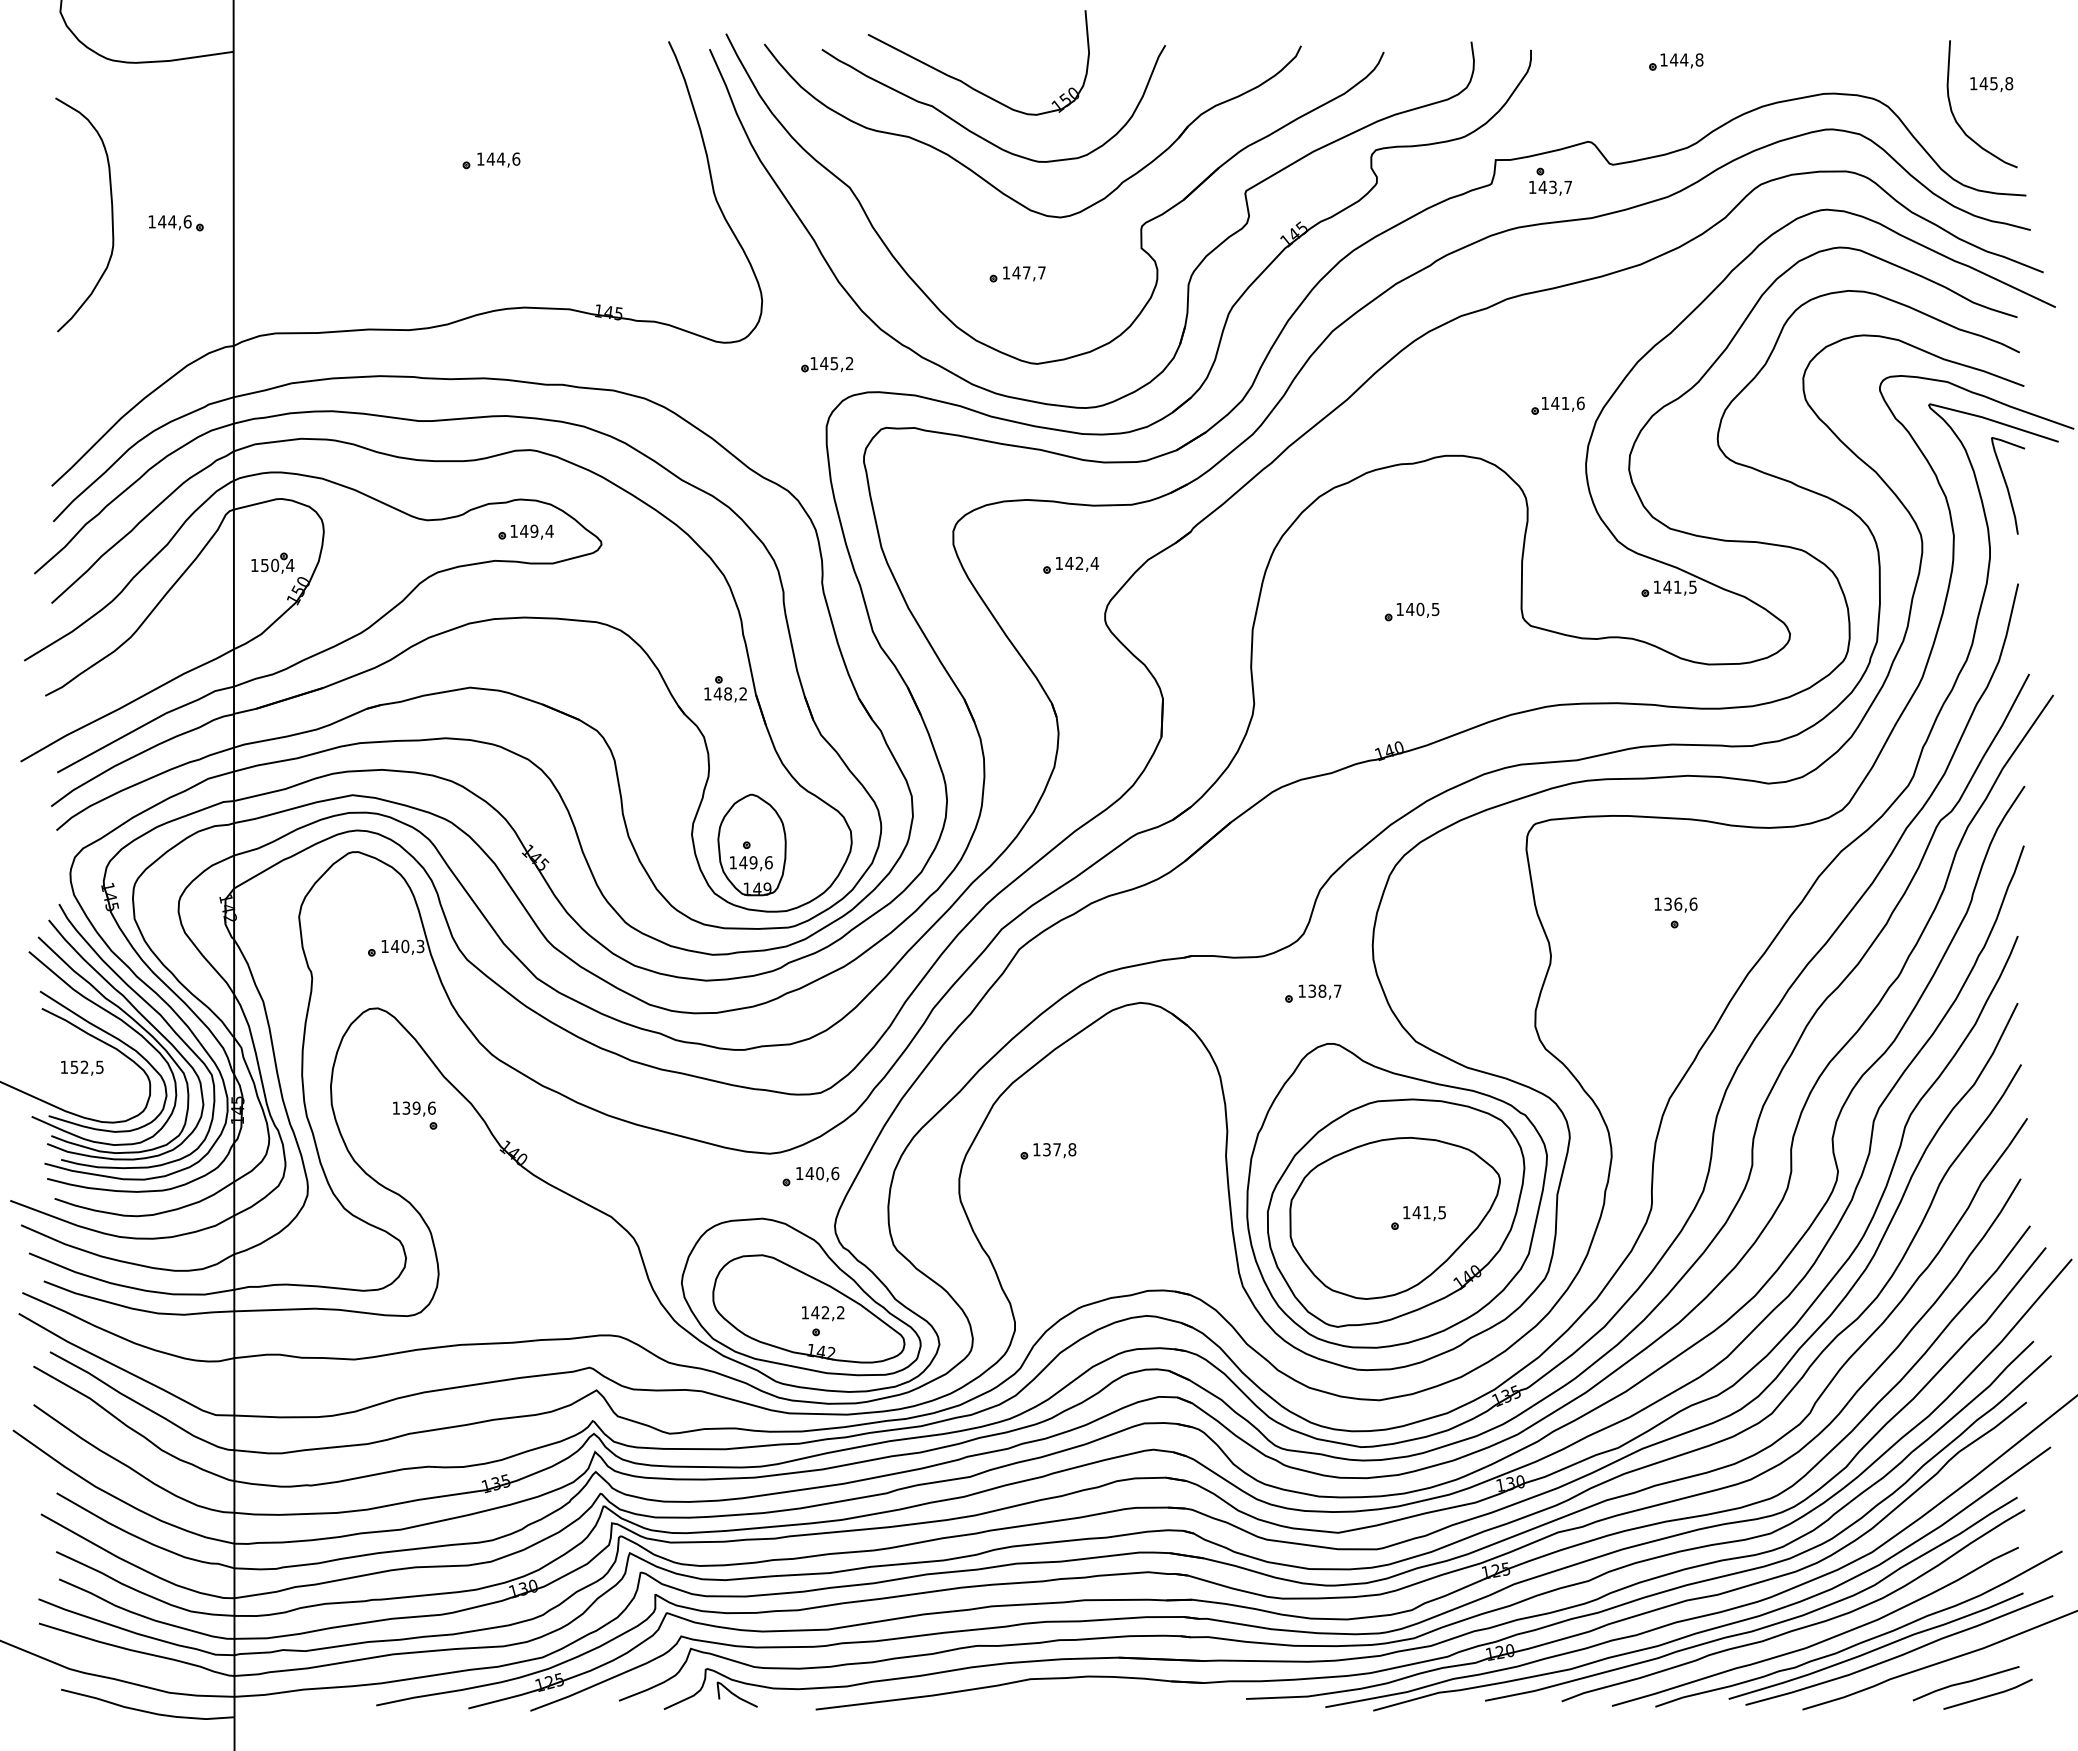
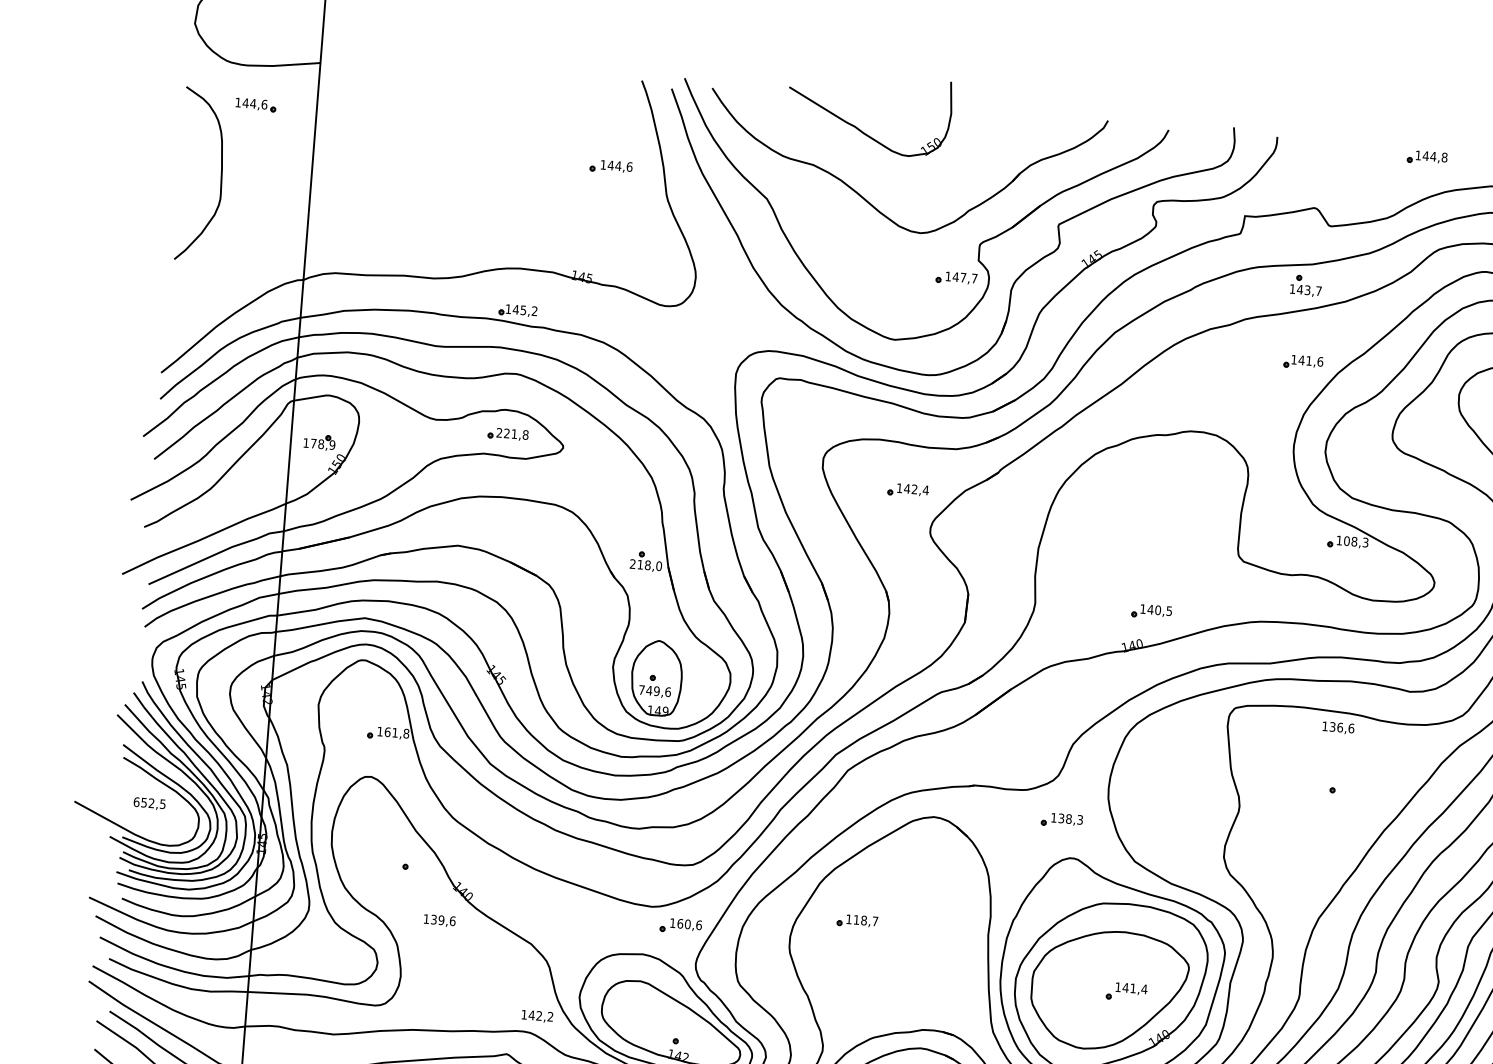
part: (1676, 61) -> (1427, 157), moved
curve: (978, 134) -> (865, 167), removed
part: (491, 160) -> (611, 166), moved
part: (1550, 181) -> (1306, 285), moved
part: (175, 223) -> (255, 105), moved
part: (1017, 274) -> (956, 278), moved
part: (827, 364) -> (518, 310), moved
part: (1557, 405) -> (1303, 362), moved
text: (531, 530) -> (512, 433), 149,4 -> 221,8
text: (277, 565) -> (323, 444), 150,4 -> 178,9
text: (1679, 586) -> (1355, 541), 141,5 -> 108,3
part: (1411, 611) -> (1151, 611), moved
text: (725, 693) -> (645, 564), 148,2 -> 218,0
text: (732, 862) -> (641, 689), 149,6 -> 749,6
text: (1675, 904) -> (1338, 727), moved
text: (407, 946) -> (396, 732), 140,3 -> 161,8
text: (1337, 990) -> (1080, 819), 138,7 -> 138,3
text: (64, 1066) -> (136, 801), 152,5 -> 652,5
text: (414, 1108) -> (439, 920), moved
text: (1059, 1149) -> (865, 920), 137,8 -> 118,7
text: (809, 1173) -> (680, 923), 140,6 -> 160,6
text: (1442, 1212) -> (1144, 989), 141,5 -> 141,4
text: (823, 1313) -> (537, 1016), moved

